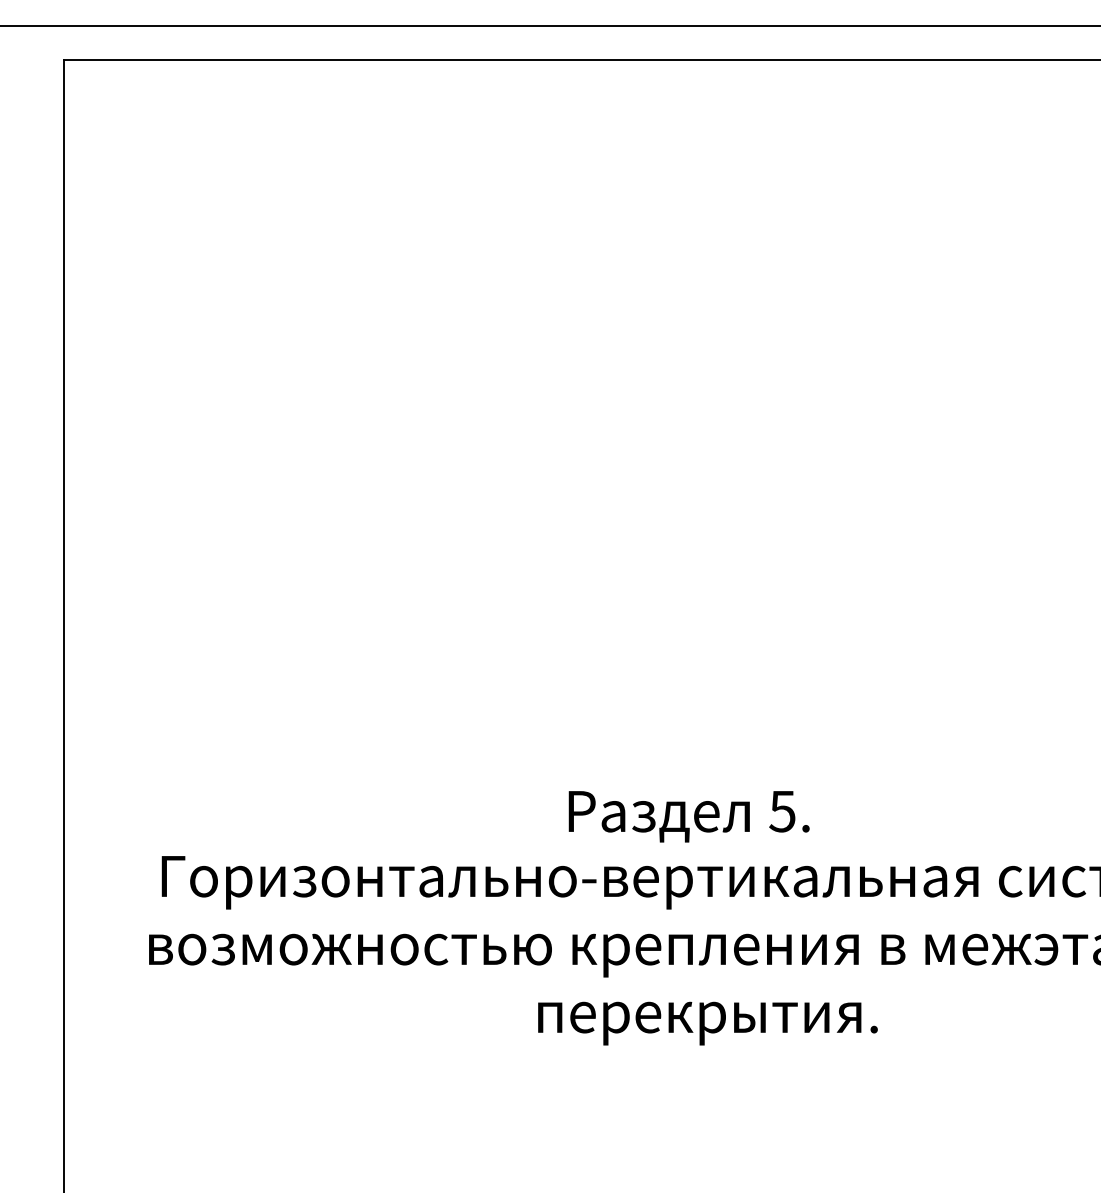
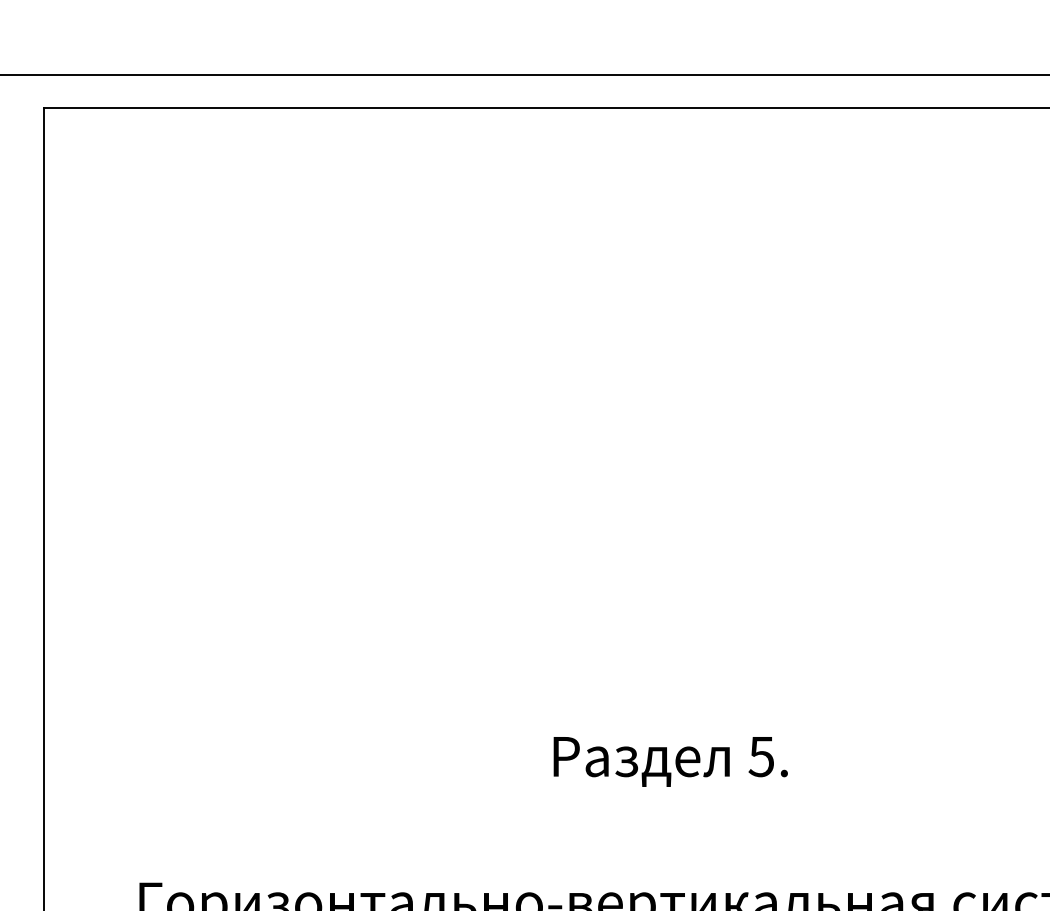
text: (688, 816) -> (670, 761), moved

